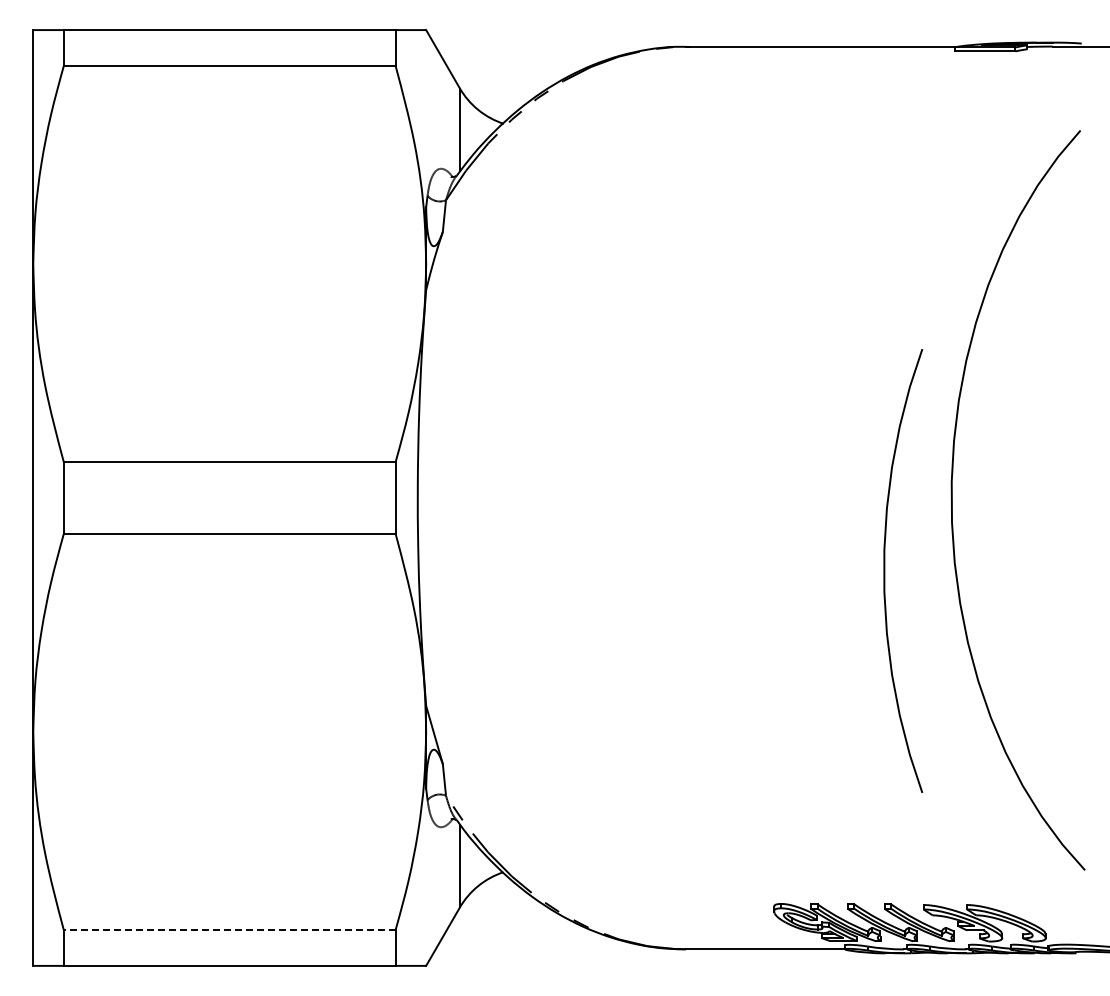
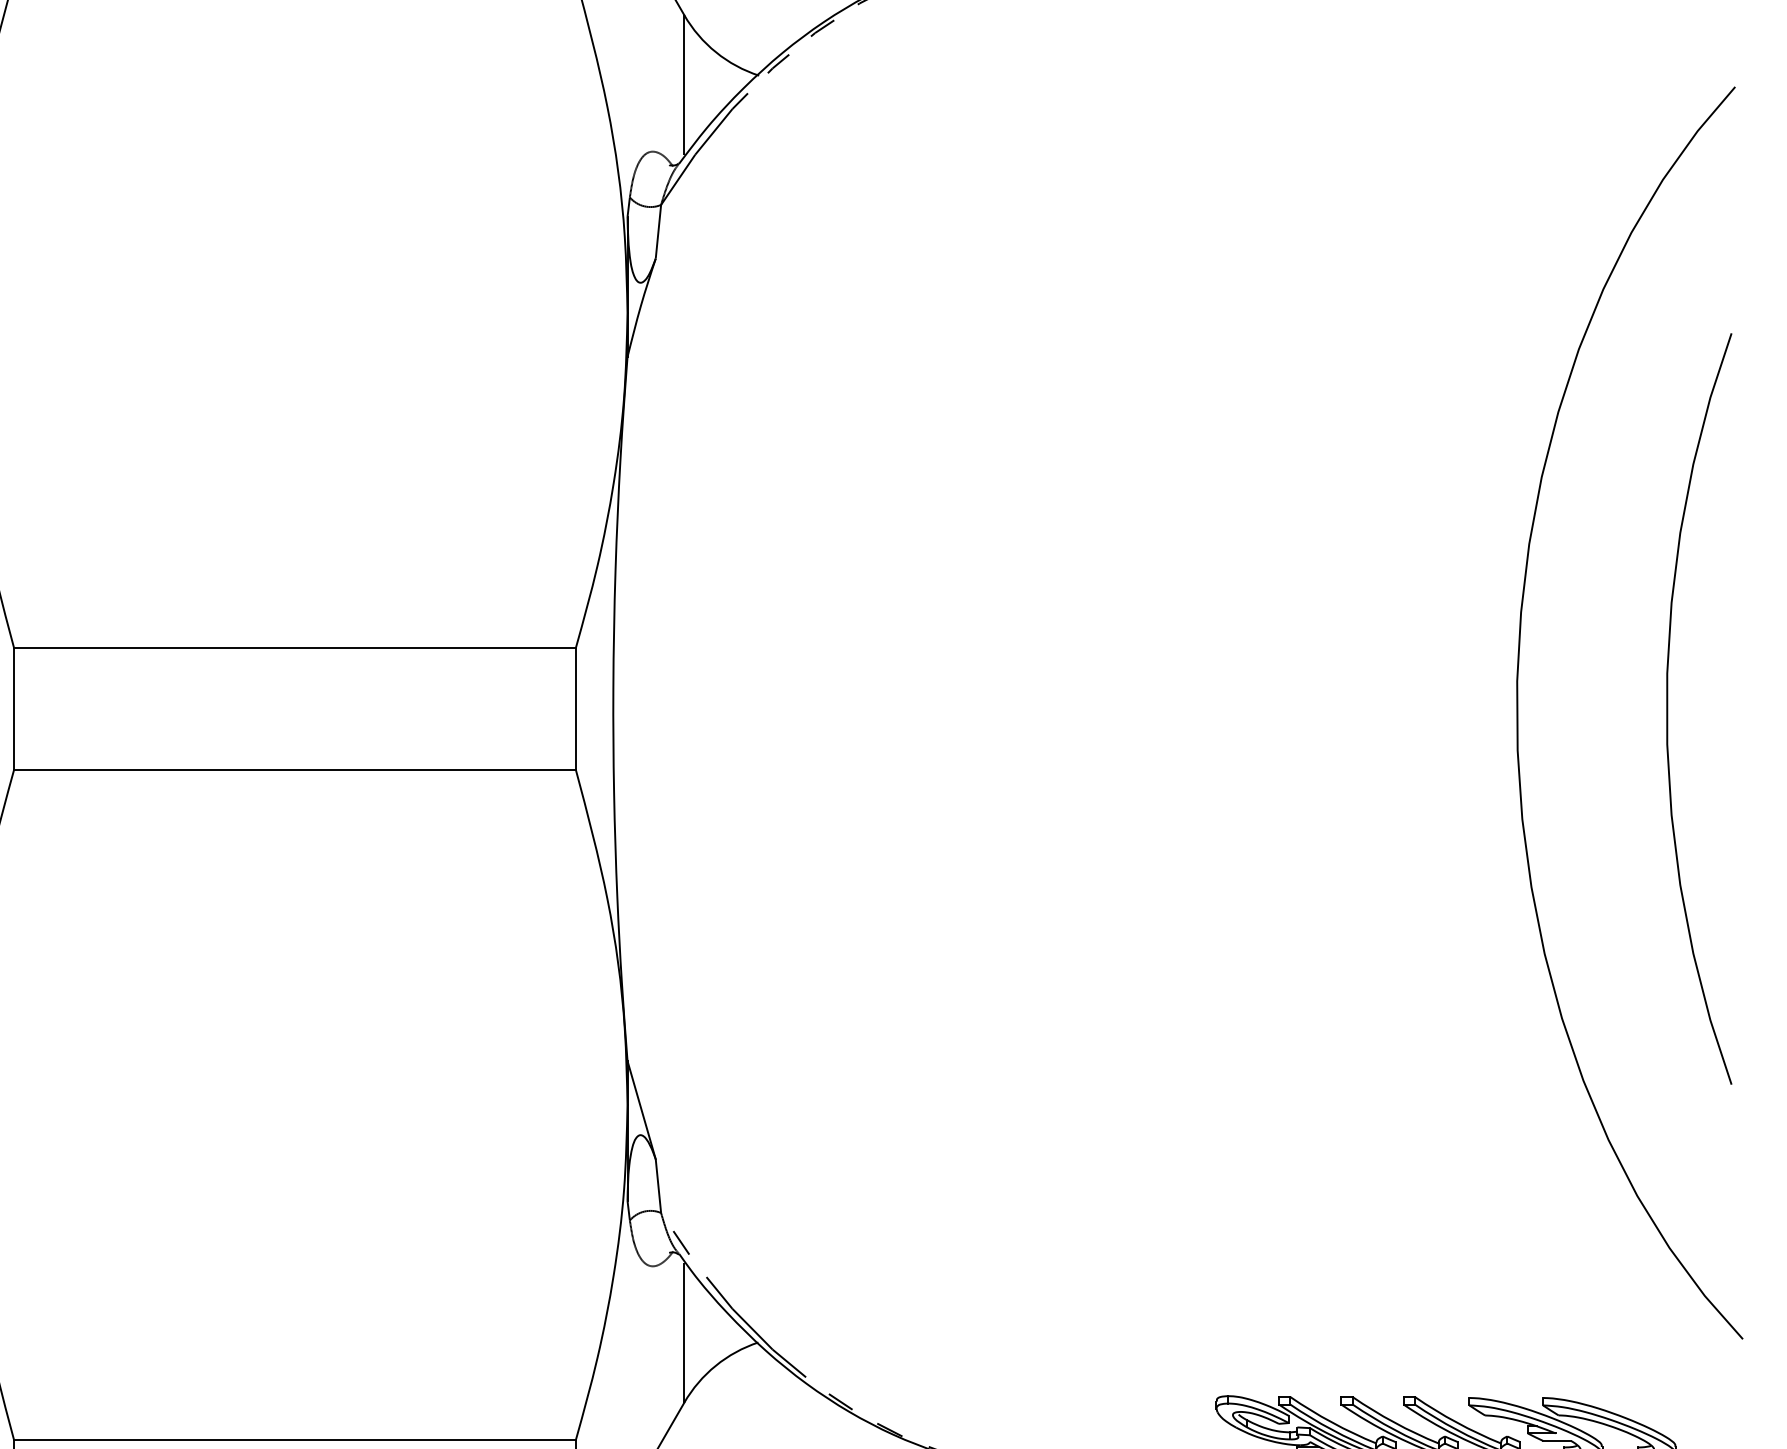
curve: (885, 570) -> (1669, 708), moved
line: (229, 929) -> (294, 1439), dashed -> solid

